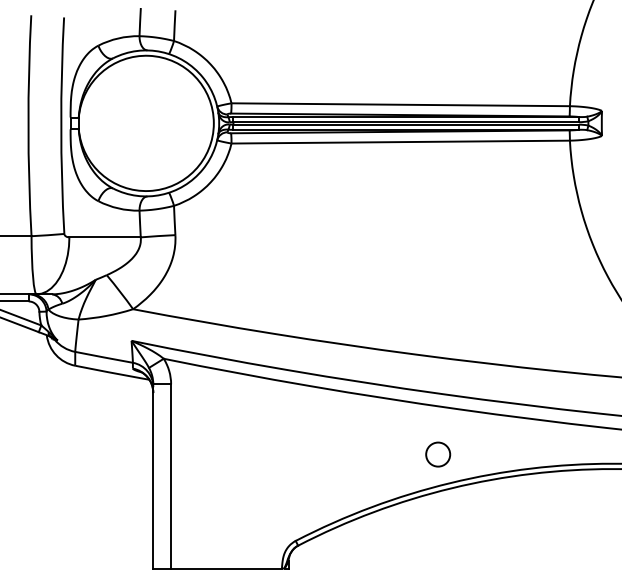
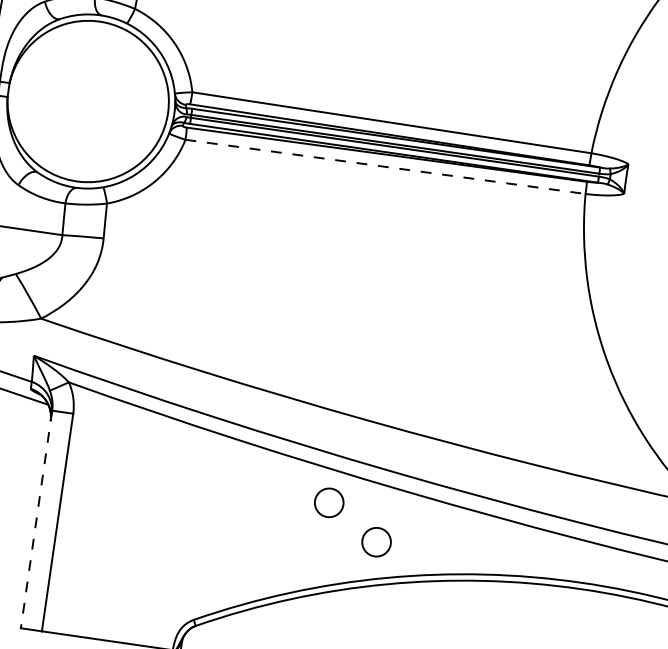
line: (399, 142) -> (384, 167), solid -> dashed
circle: (394, 427) -> (329, 502), added
line: (153, 476) -> (36, 519), solid -> dashed

